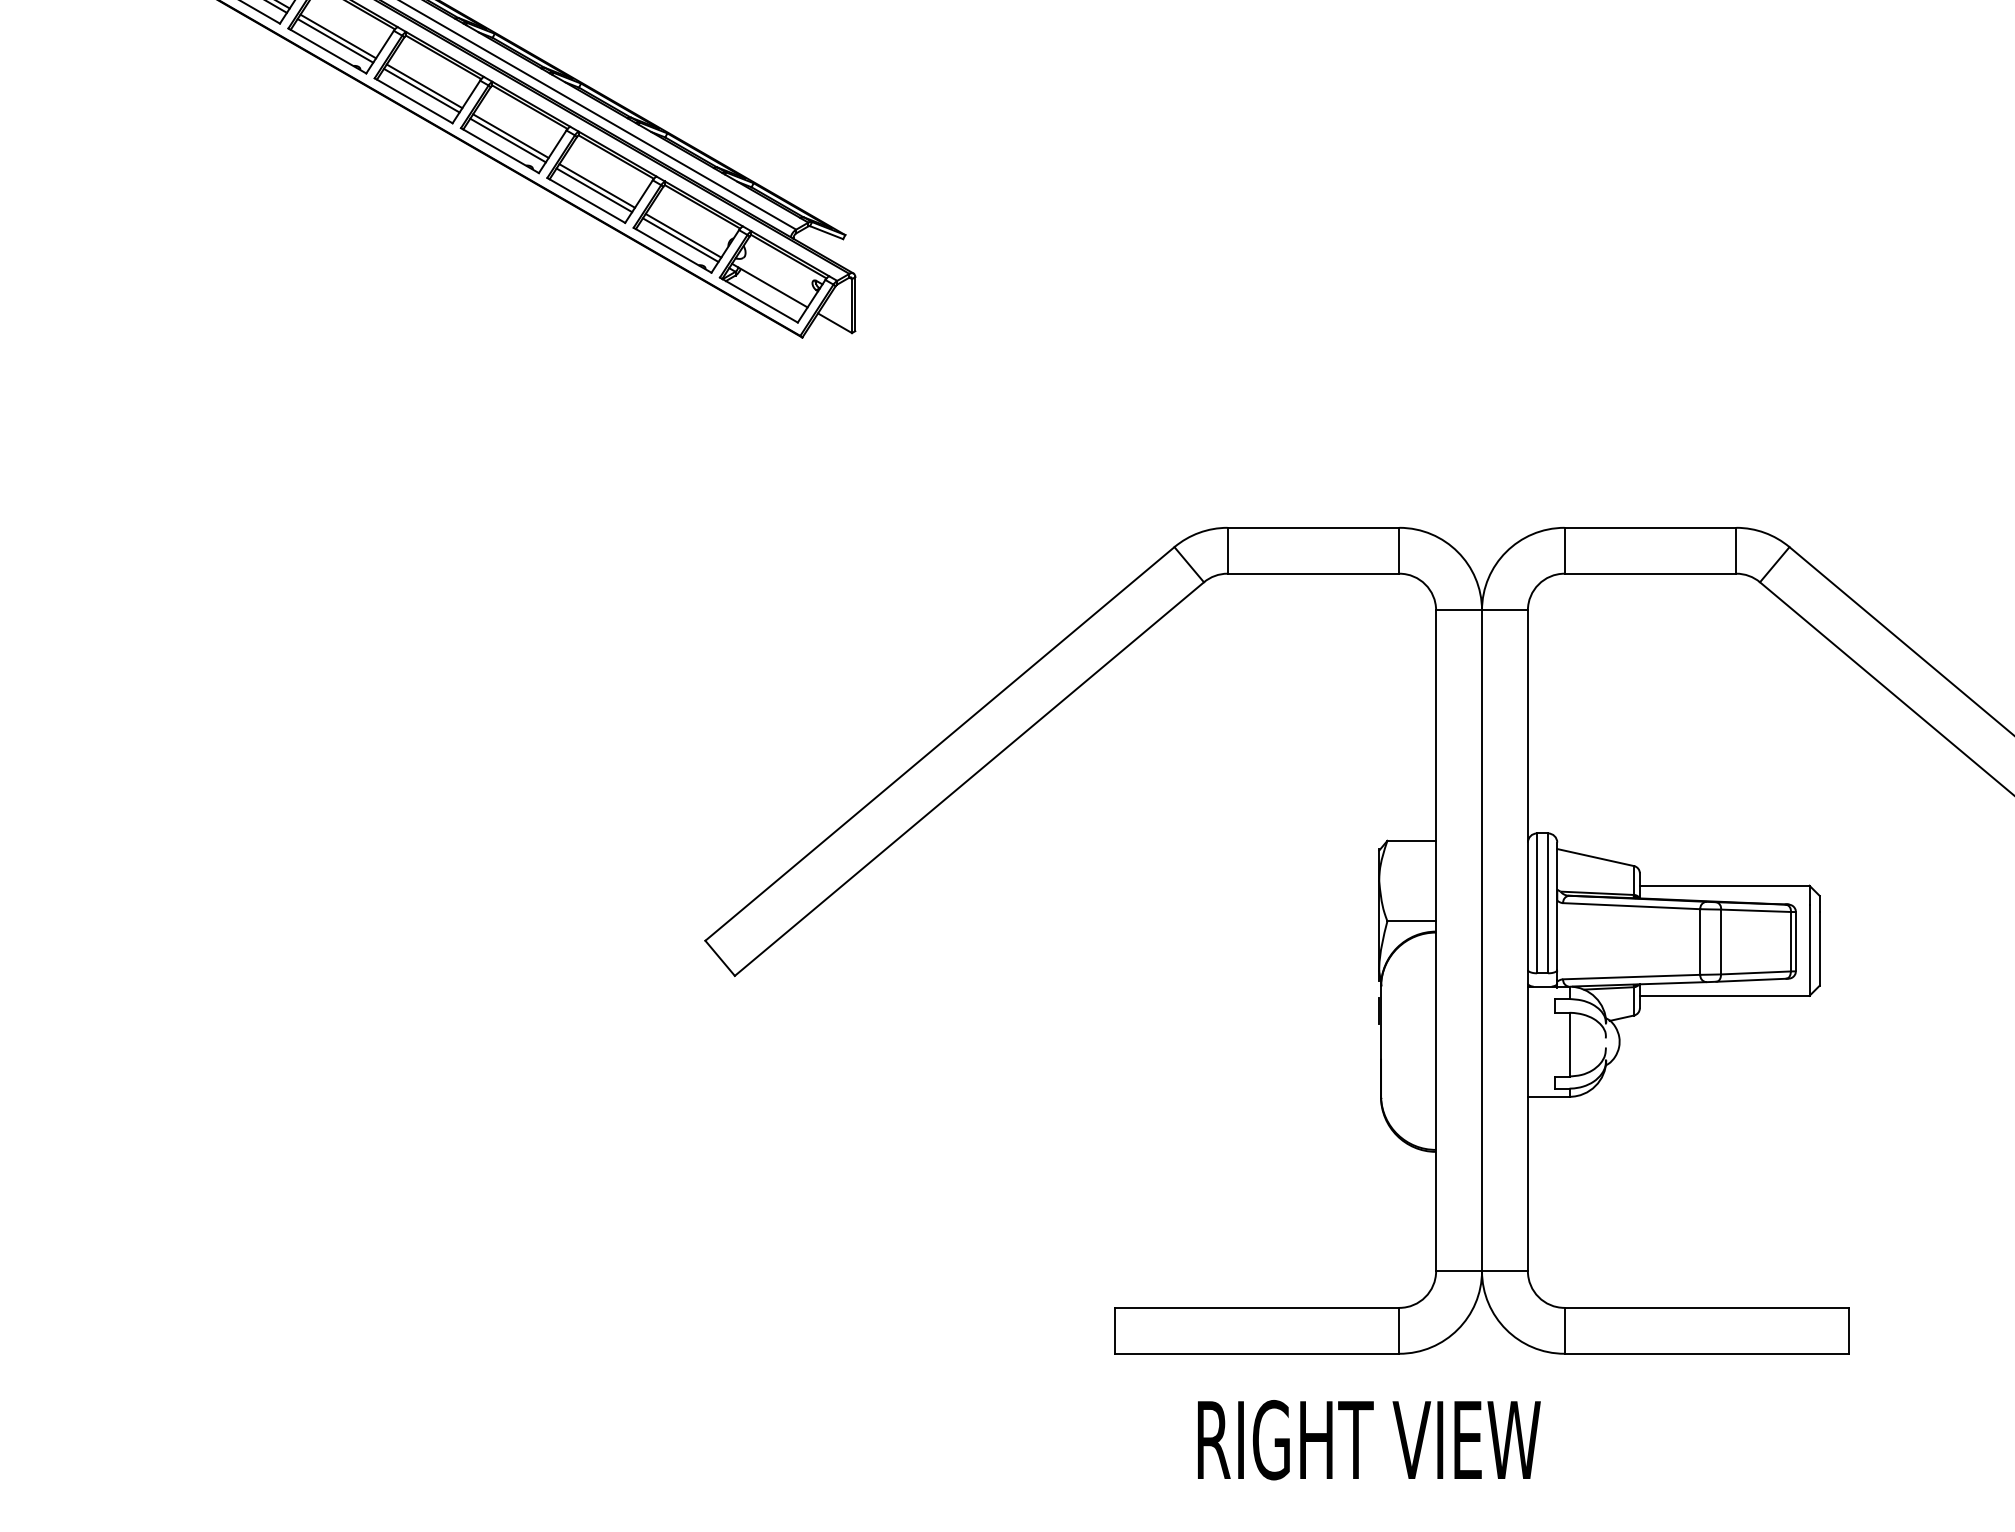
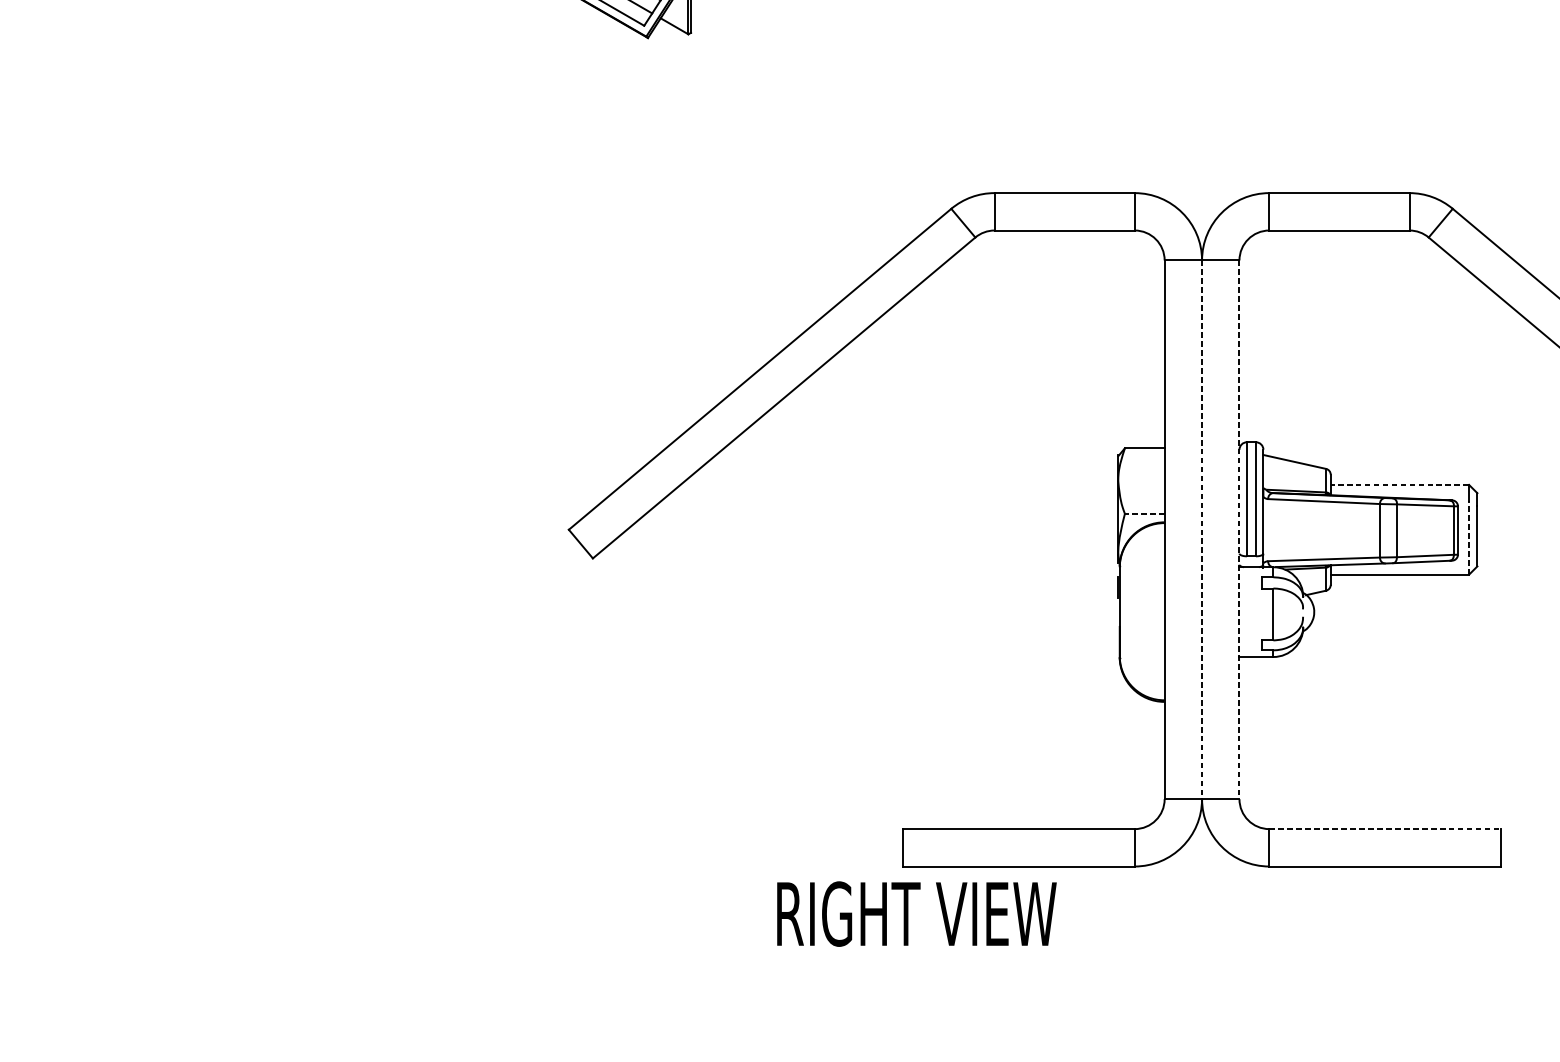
line: (1724, 885) -> (1399, 484), solid -> dashed
line: (1411, 921) -> (1144, 514), solid -> dashed
line: (1482, 941) -> (1202, 530), solid -> dashed
line: (1527, 941) -> (1239, 530), solid -> dashed
line: (1809, 949) -> (1469, 536), solid -> dashed
line: (1707, 1307) -> (1385, 828), solid -> dashed
text: (1369, 1440) -> (917, 914), moved

